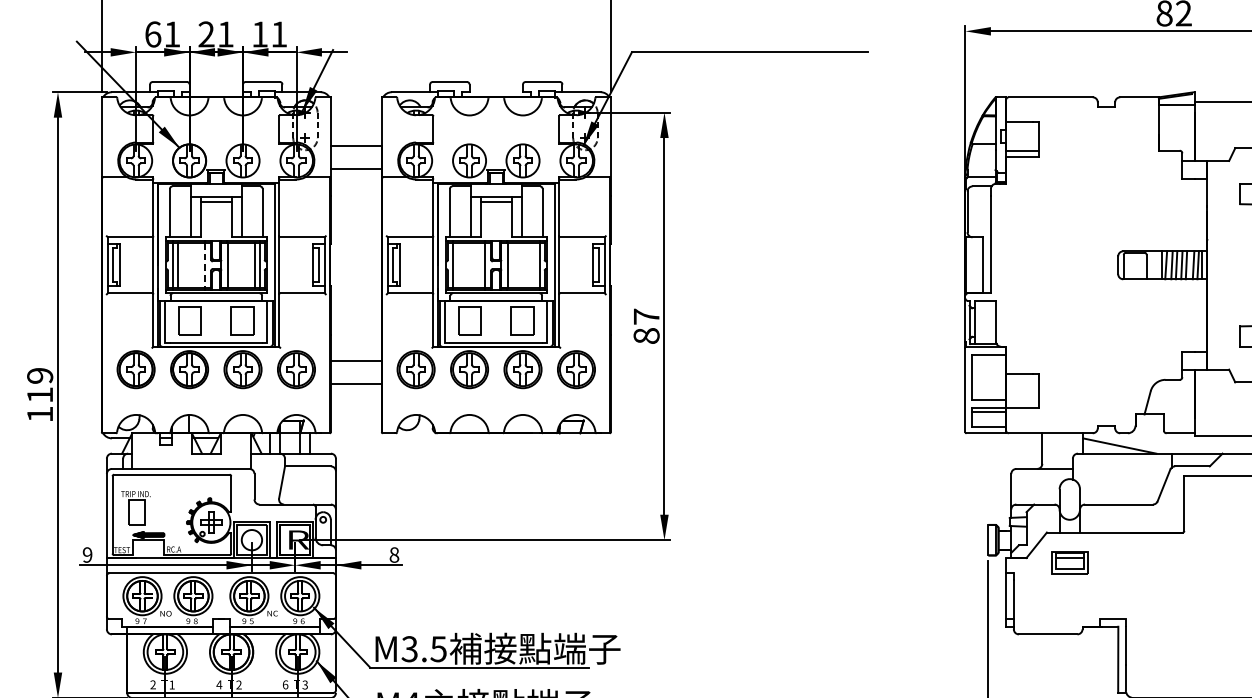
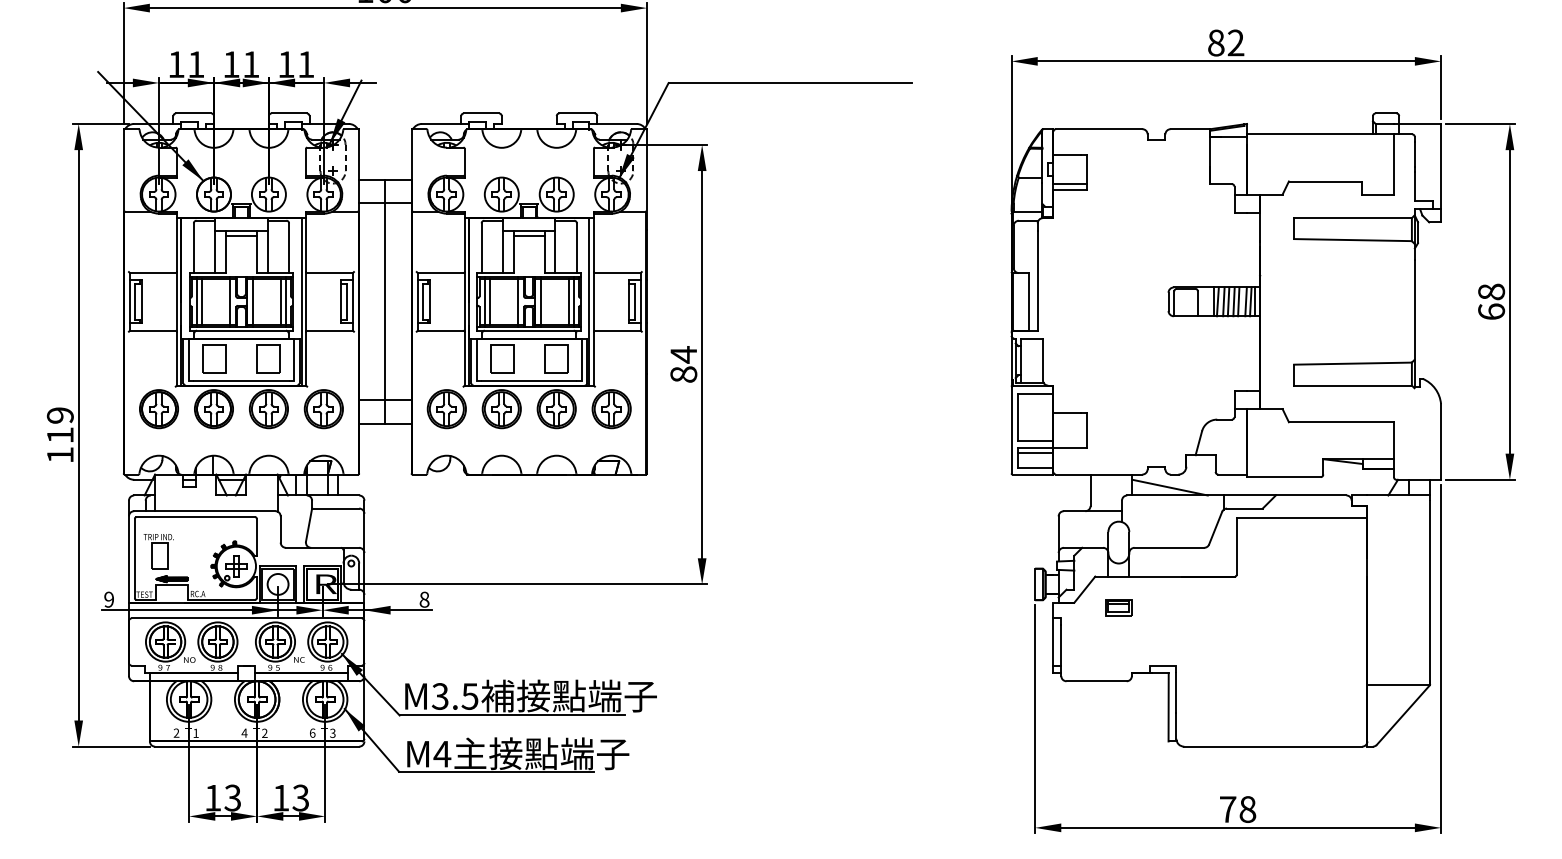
text: (153, 34) -> (176, 64), 61 -> 11
text: (206, 34) -> (231, 64), 21 -> 11
line: (356, 264) -> (385, 301), added
line: (458, 264) -> (490, 301), added
line: (534, 264) -> (568, 301), added
line: (204, 265) -> (229, 302), dashed -> solid
text: (646, 316) -> (683, 354), 87 -> 84
part: (1069, 562) -> (1118, 607), size x0.71

